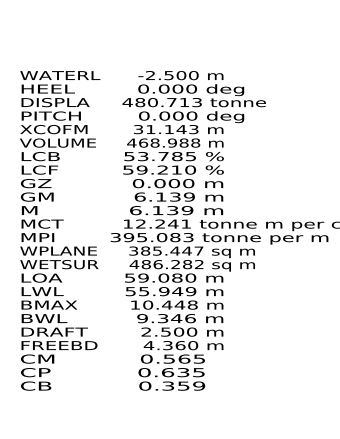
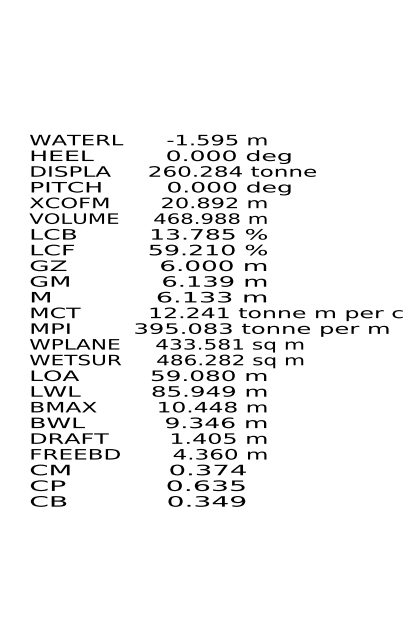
text: (171, 75) -> (206, 139), -2.500 -> -1.595
text: (161, 102) -> (194, 171), 480.713 -> 260.284
text: (165, 129) -> (199, 202), 31.143 -> 20.892
text: (128, 156) -> (156, 234), 53.785 -> 13.785
text: (138, 183) -> (167, 265), 0.000 -> 6.000
text: (187, 210) -> (224, 296), 6.139 -> 6.133
text: (165, 251) -> (199, 344), 385.447 -> 433.581
text: (130, 291) -> (158, 391), 55.949 -> 85.949
text: (169, 332) -> (203, 438), 2.500 -> 1.405
text: (184, 358) -> (221, 469), 0.565 -> 0.374
text: (183, 386) -> (219, 501), 0.359 -> 0.349

